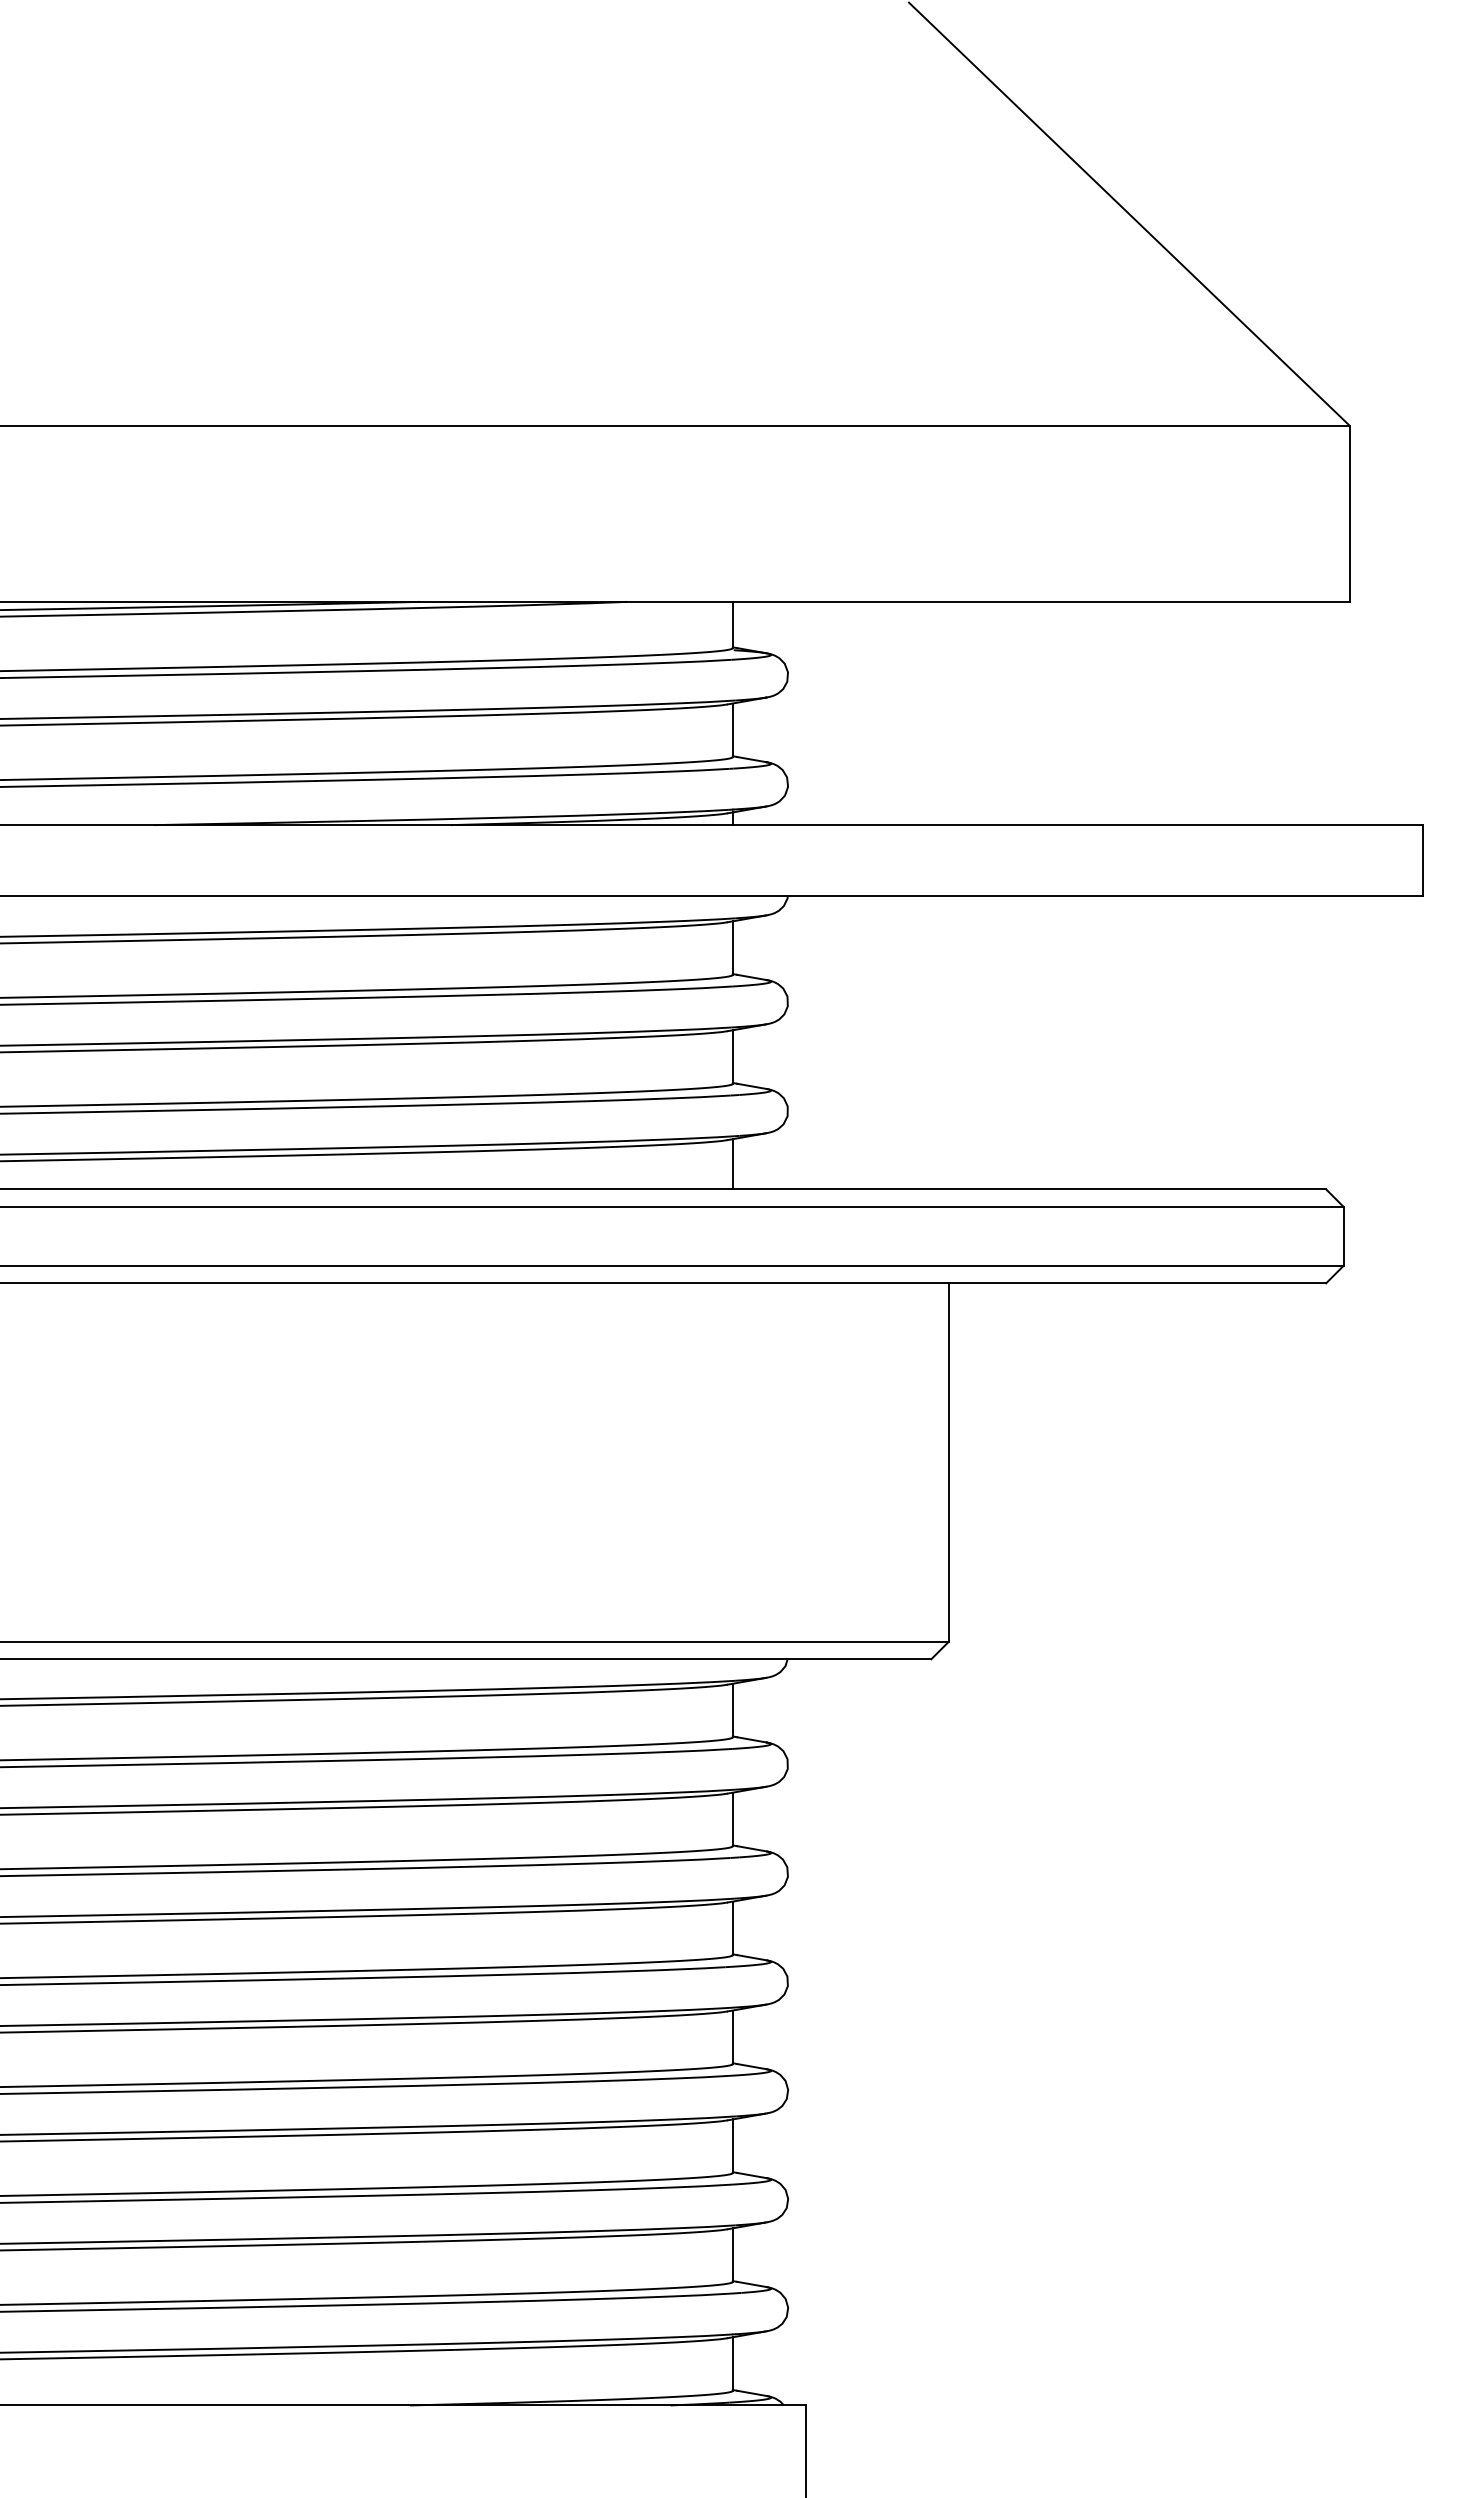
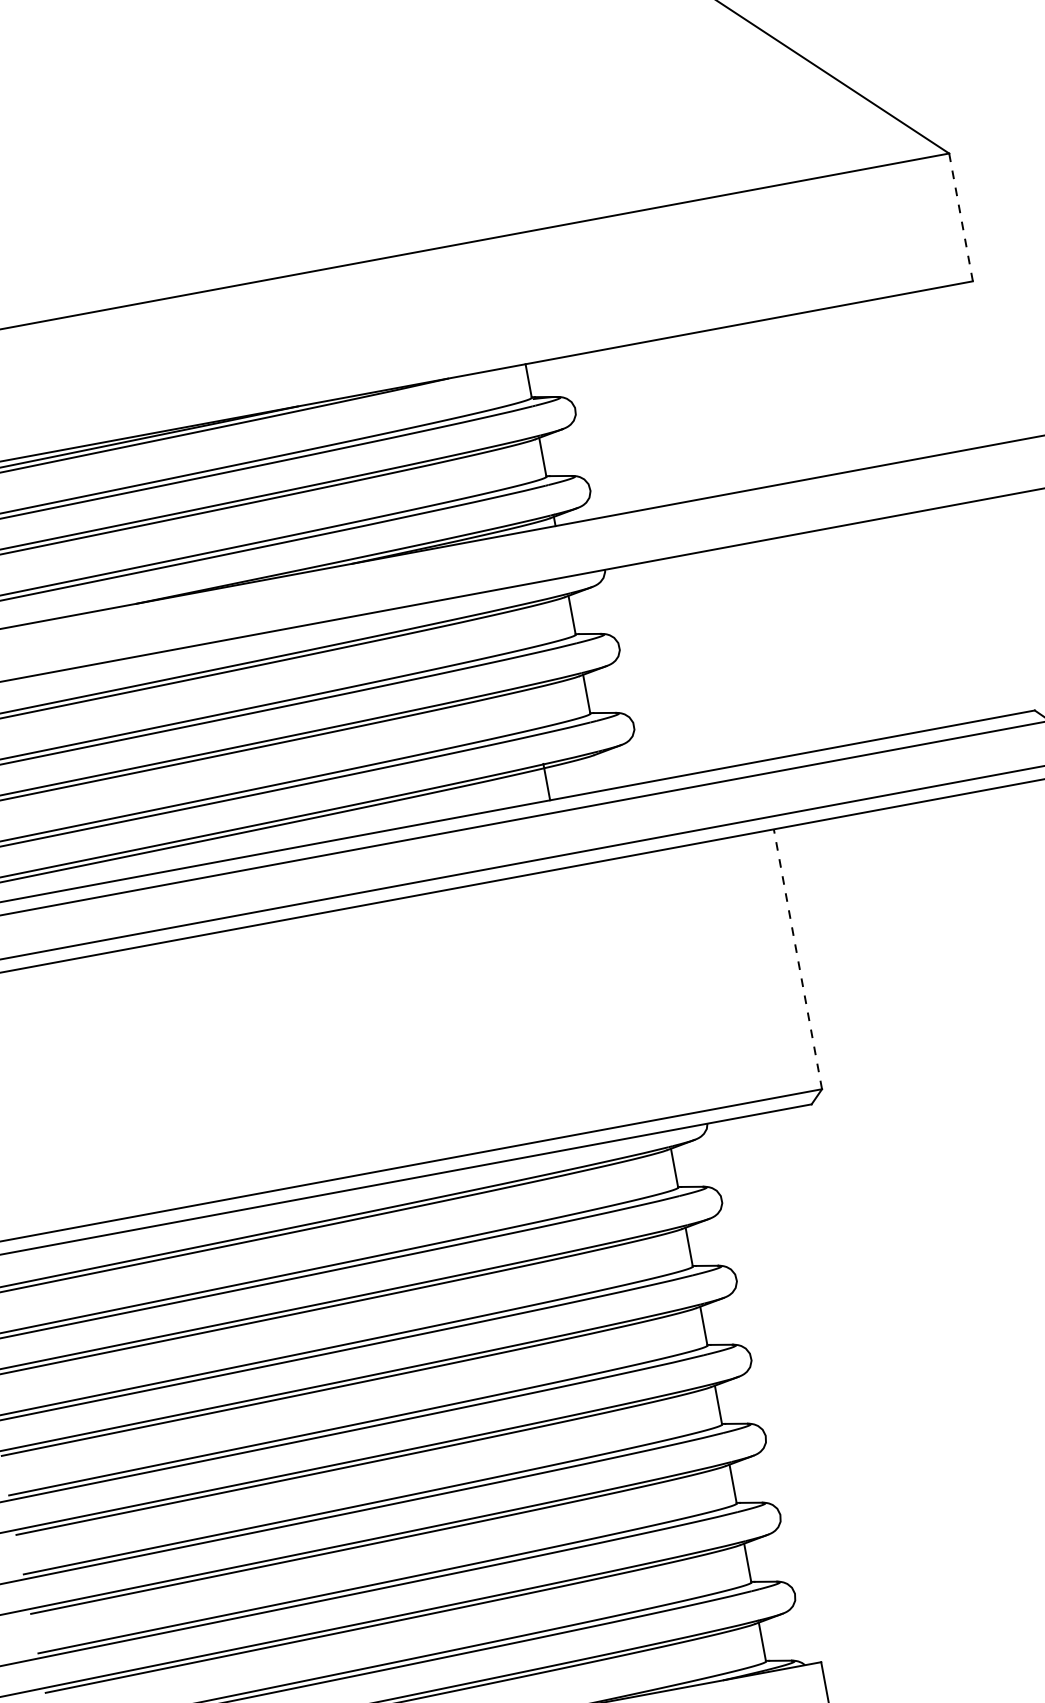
line: (1349, 514) -> (961, 217), solid -> dashed
line: (732, 1164) -> (546, 782), moved
line: (948, 1462) -> (797, 959), solid -> dashed

